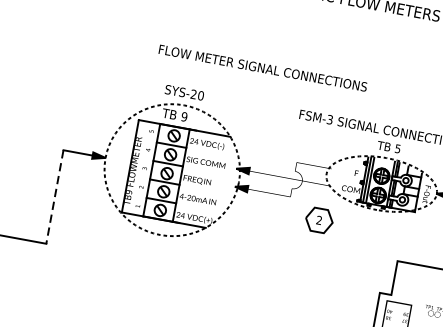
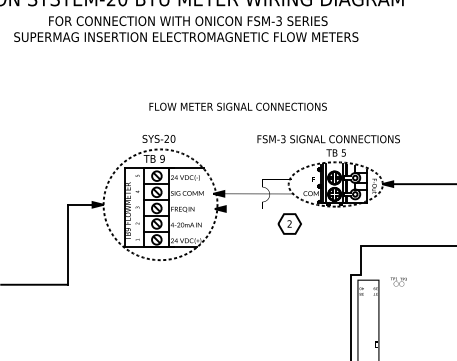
text: (262, 67) -> (237, 106), moved
line: (54, 197) -> (67, 245), dashed -> solid

